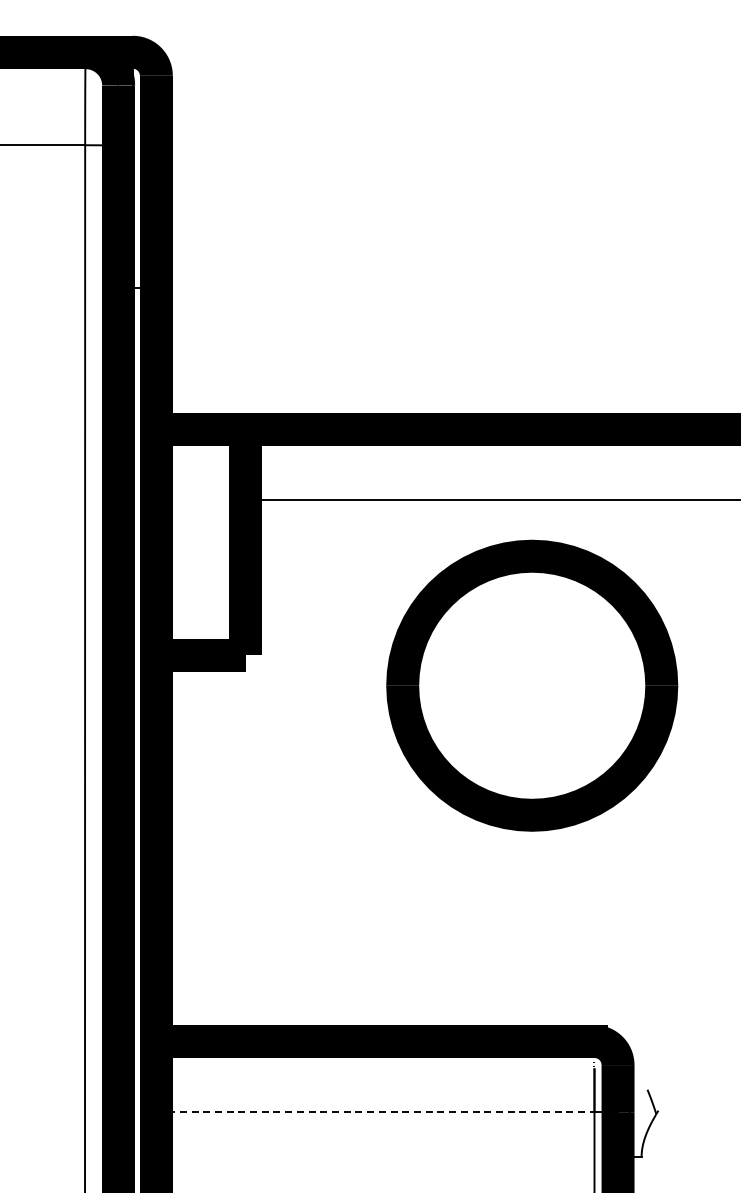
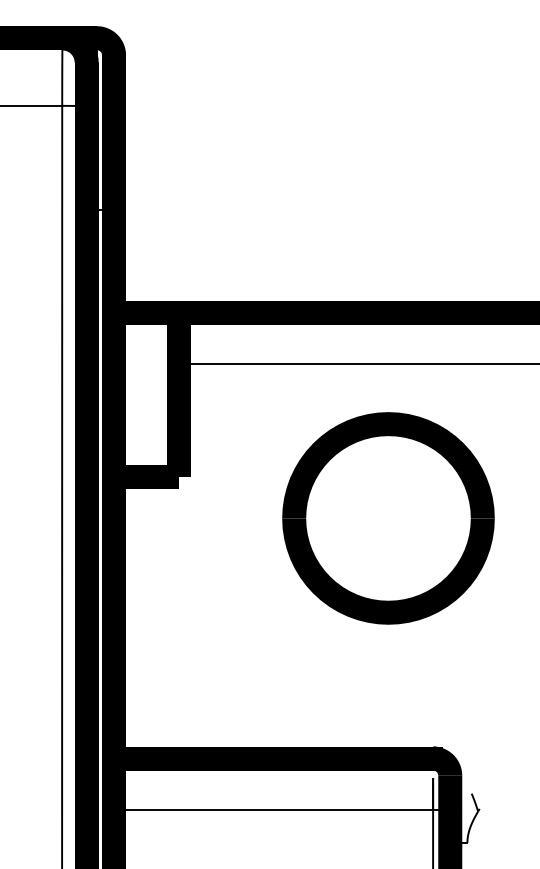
part: (532, 685) -> (388, 518), moved
line: (375, 1112) -> (273, 810), dashed -> solid

